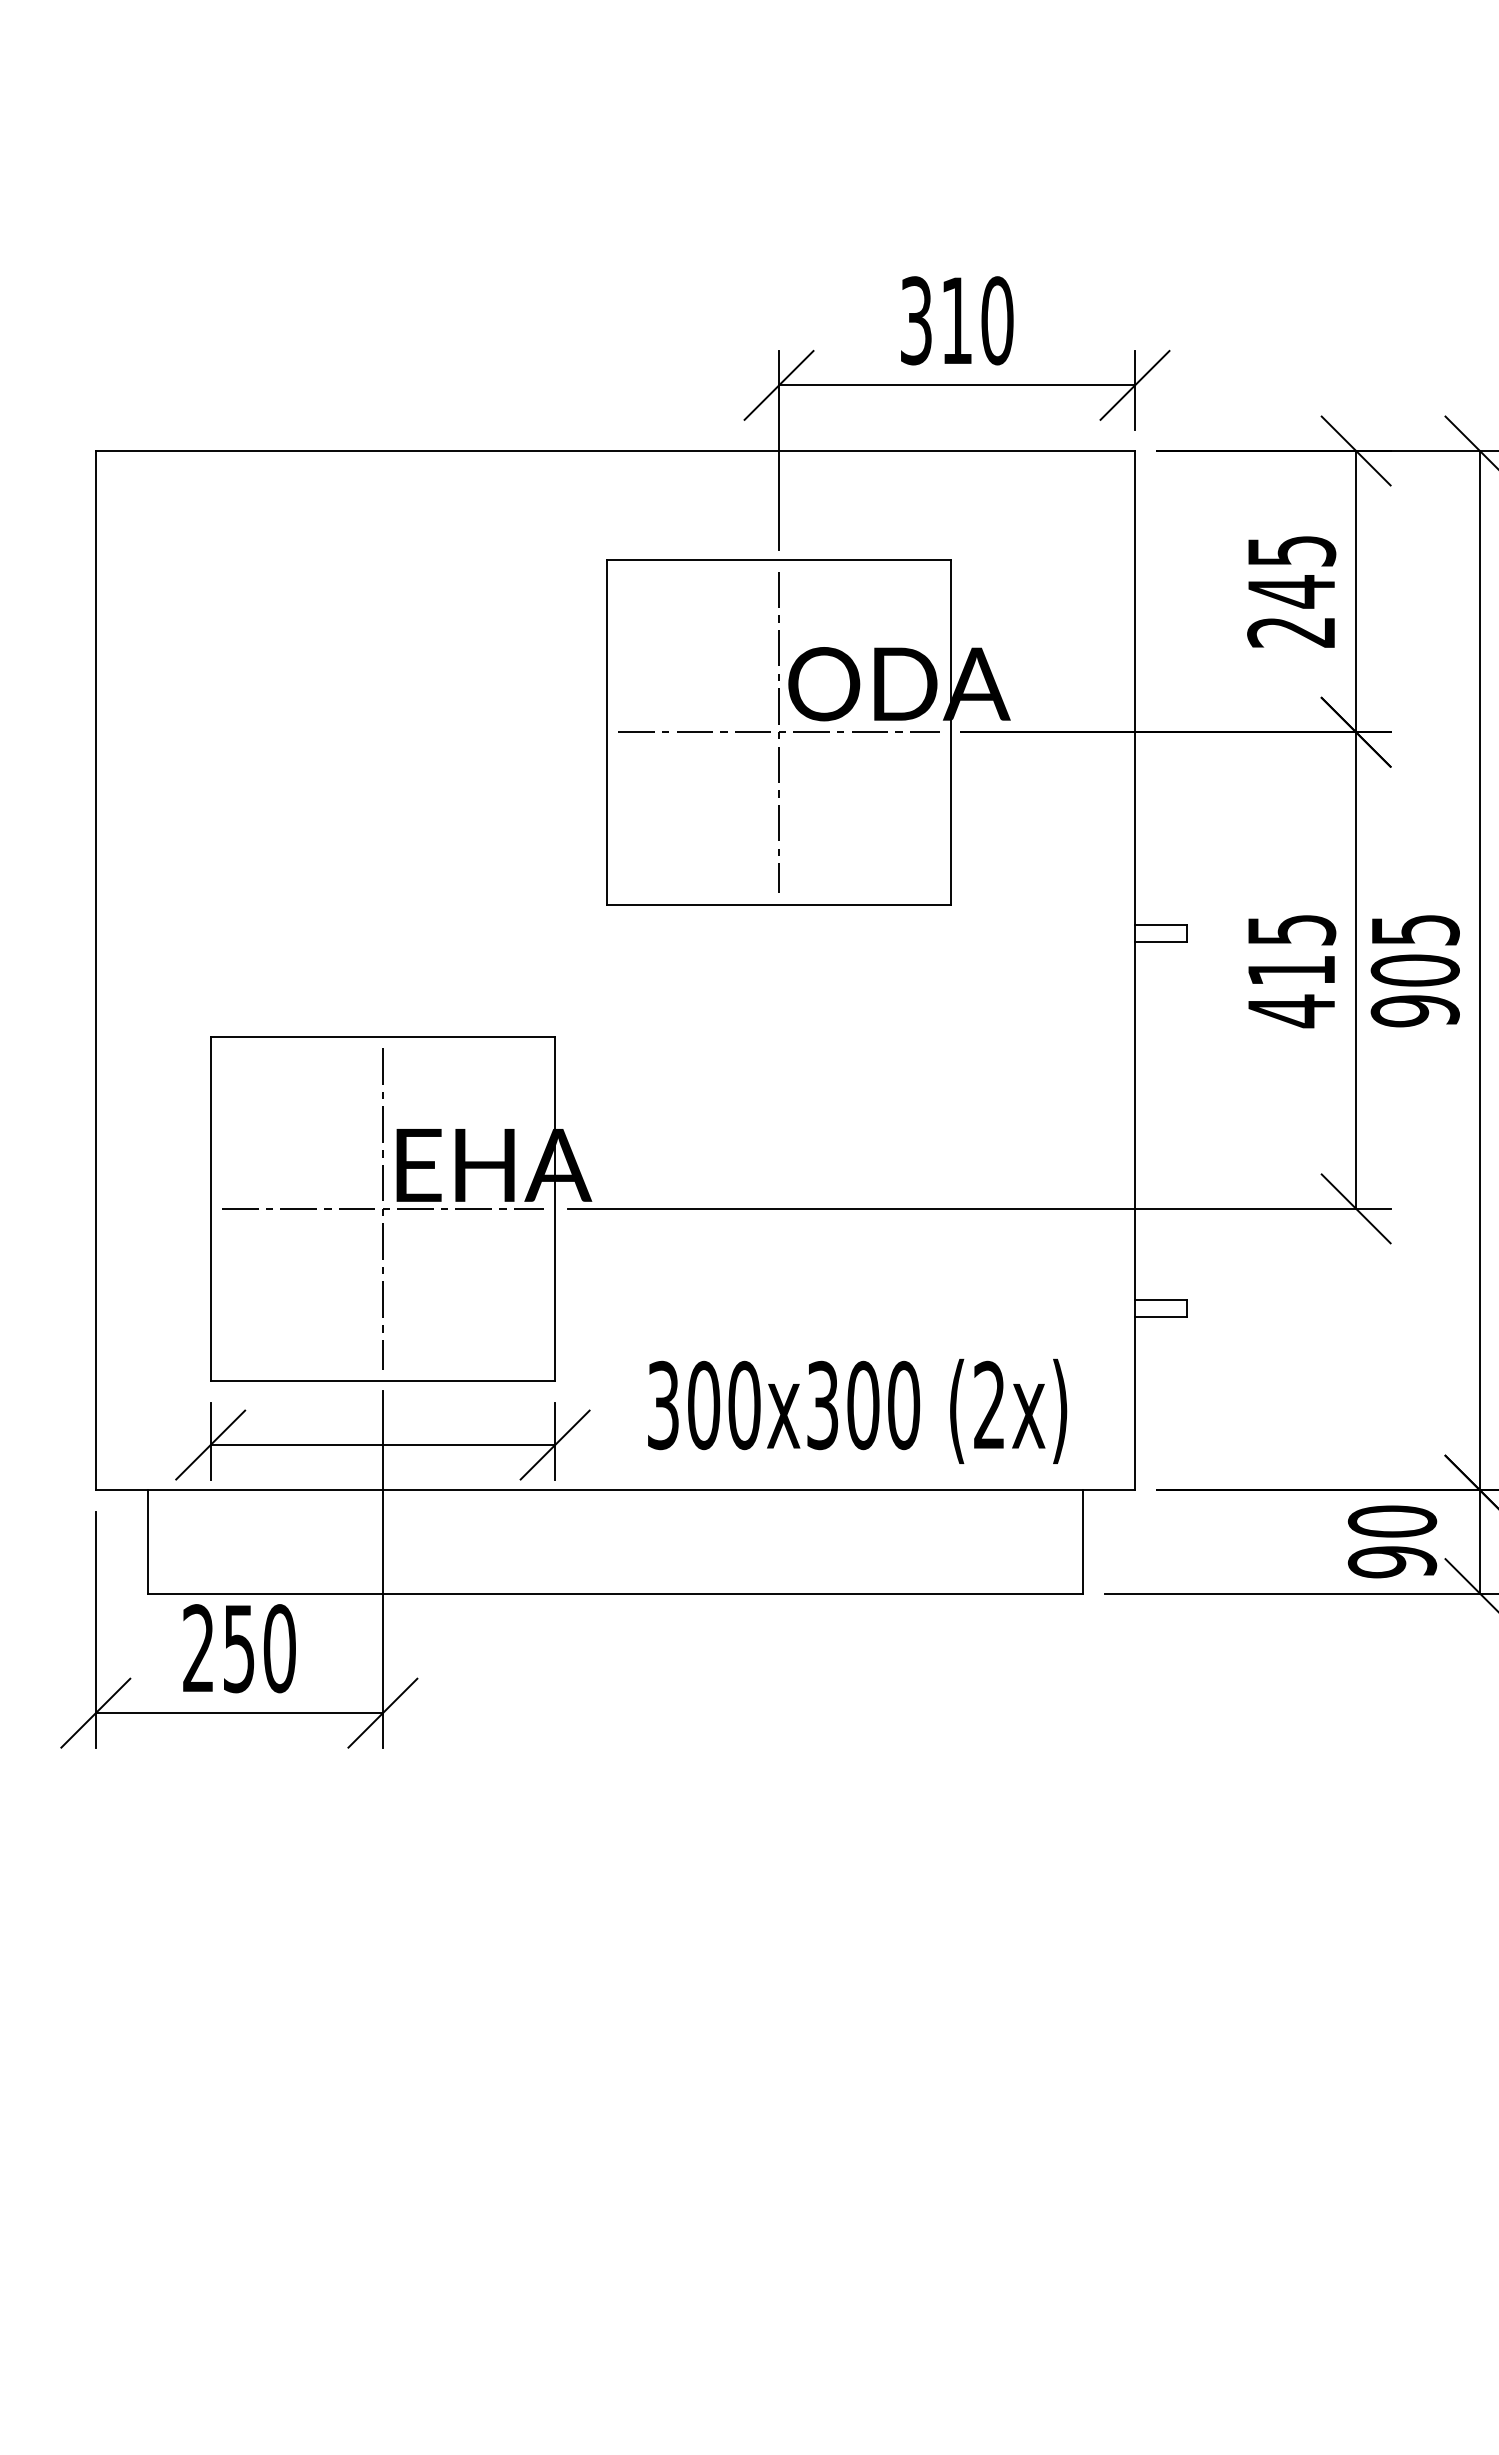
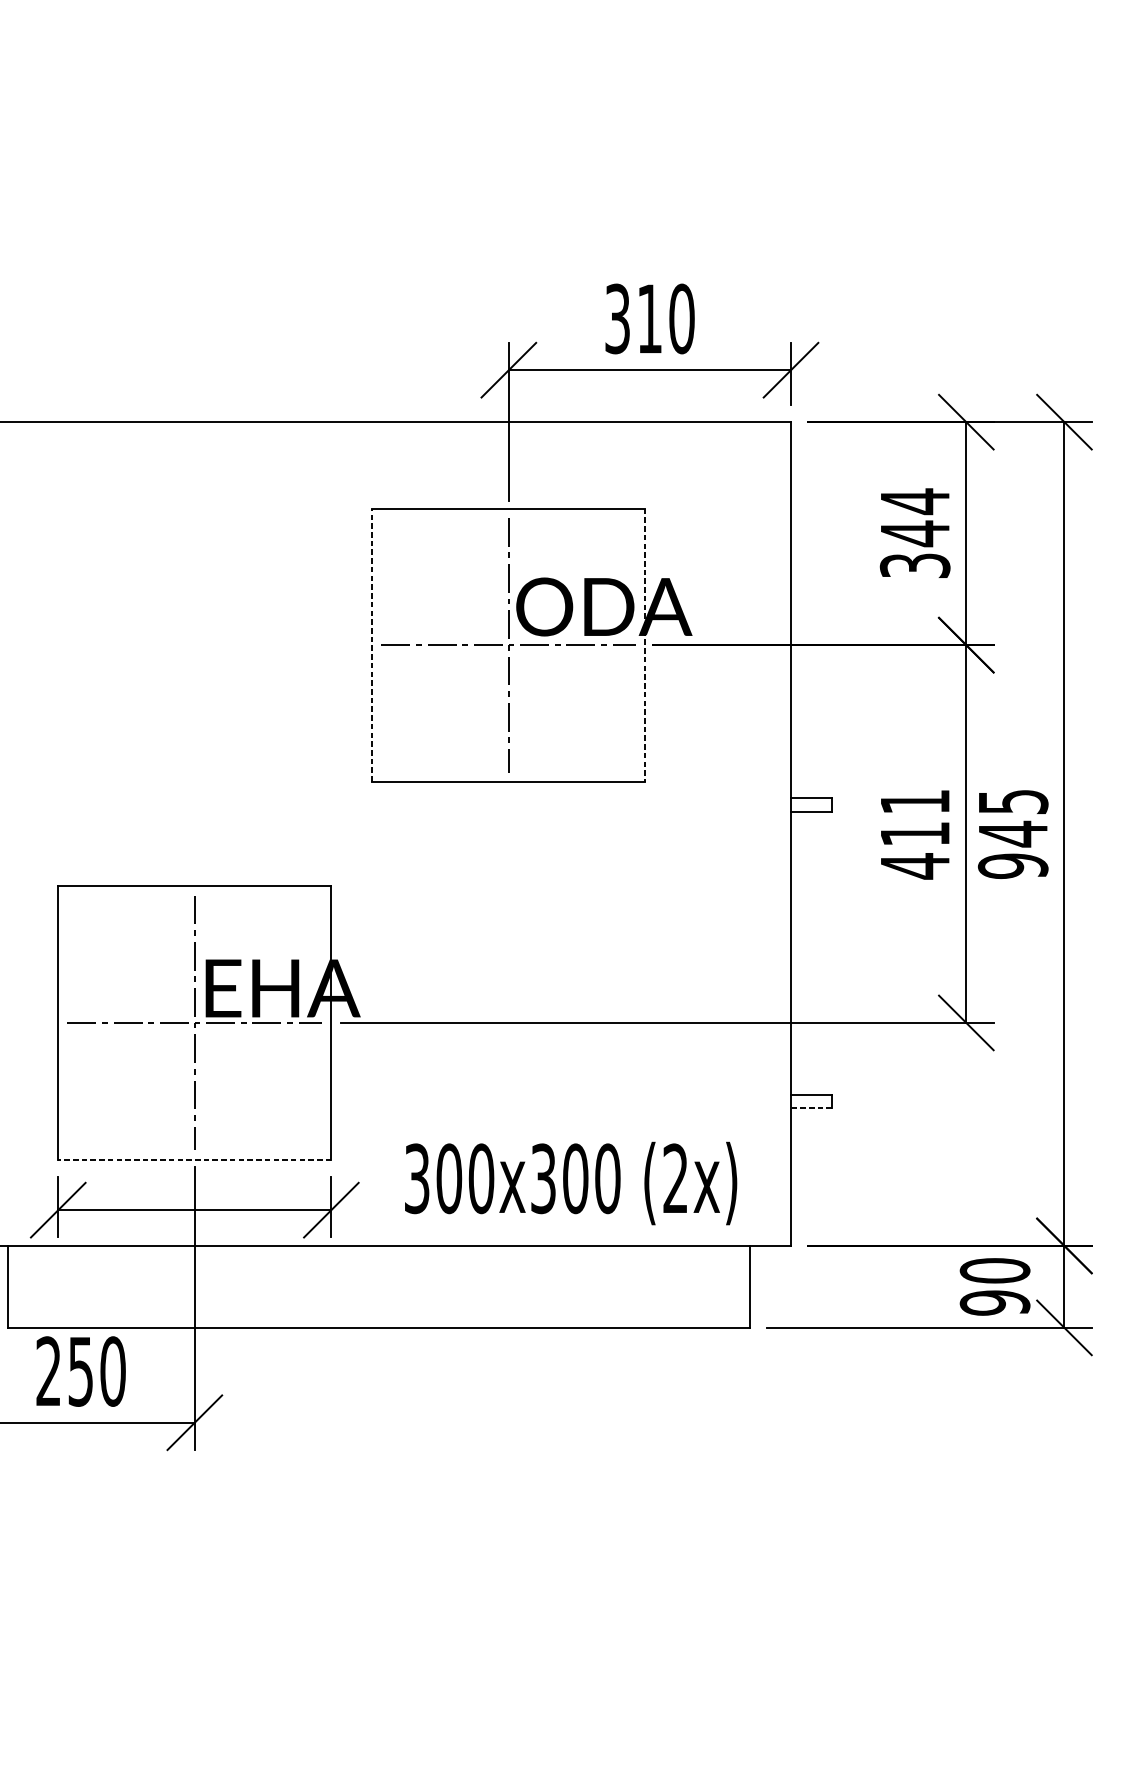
text: (1291, 590) -> (915, 532), 245 -> 344
line: (606, 731) -> (372, 644), solid -> dashed
line: (951, 732) -> (645, 645), solid -> dashed
text: (1292, 930) -> (915, 802), 415 -> 411
text: (1414, 970) -> (1012, 833), 905 -> 945
line: (1160, 1316) -> (811, 1108), solid -> dashed
line: (382, 1381) -> (194, 1159), solid -> dashed

